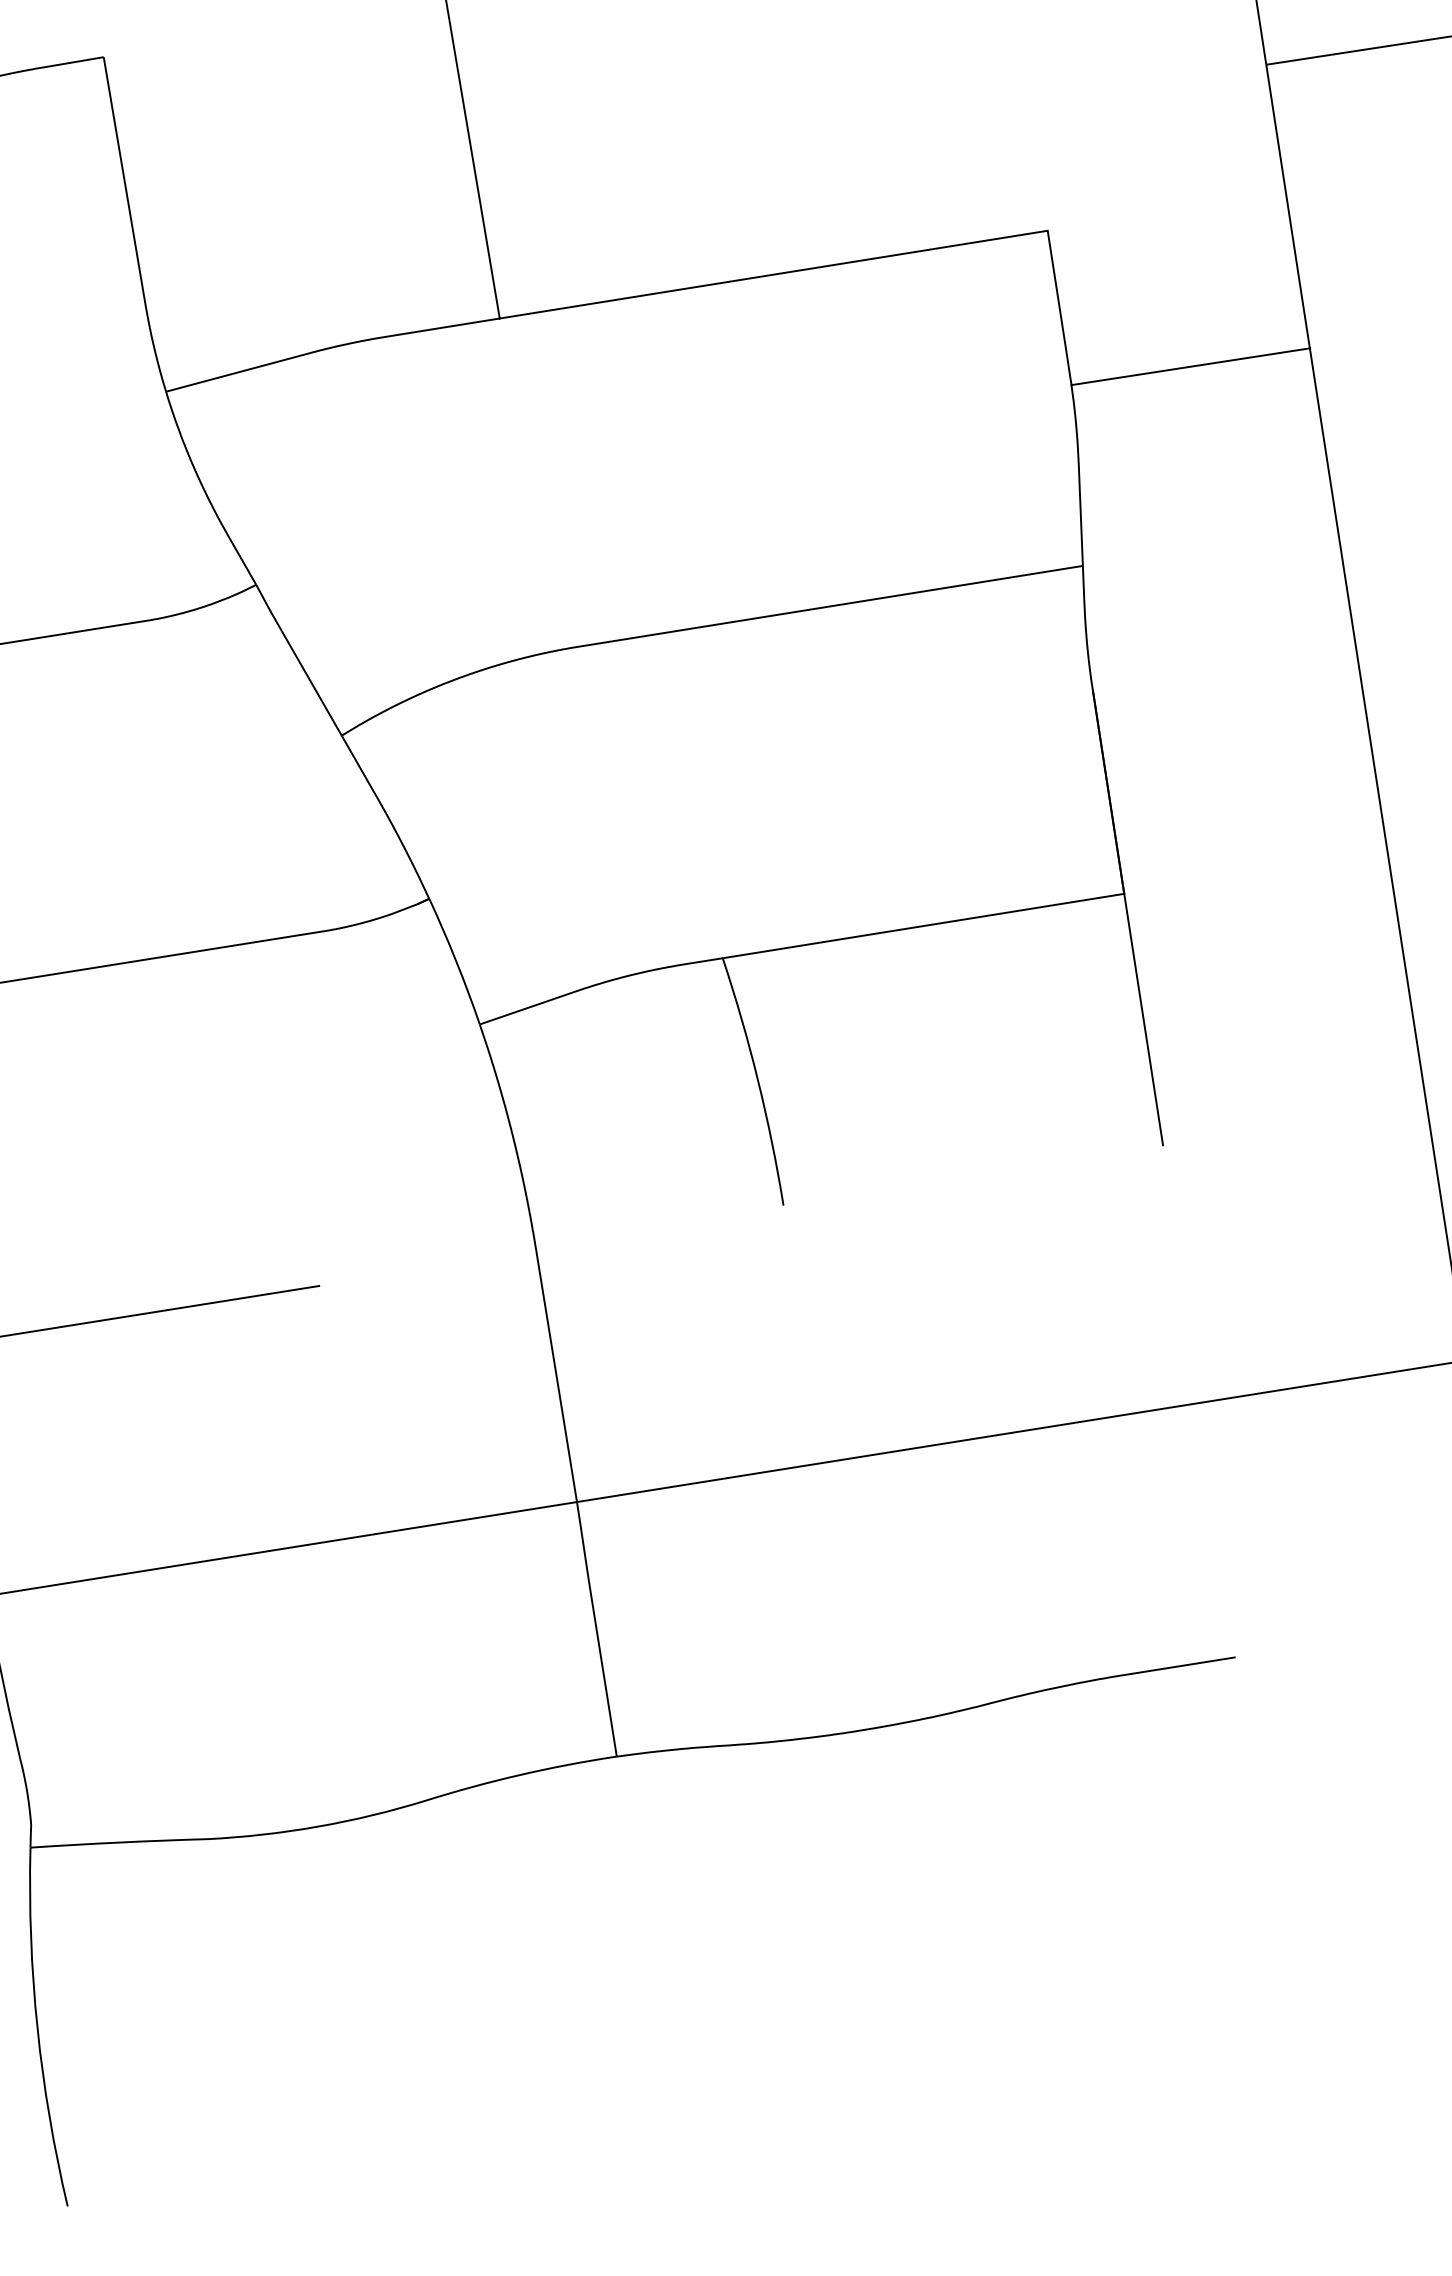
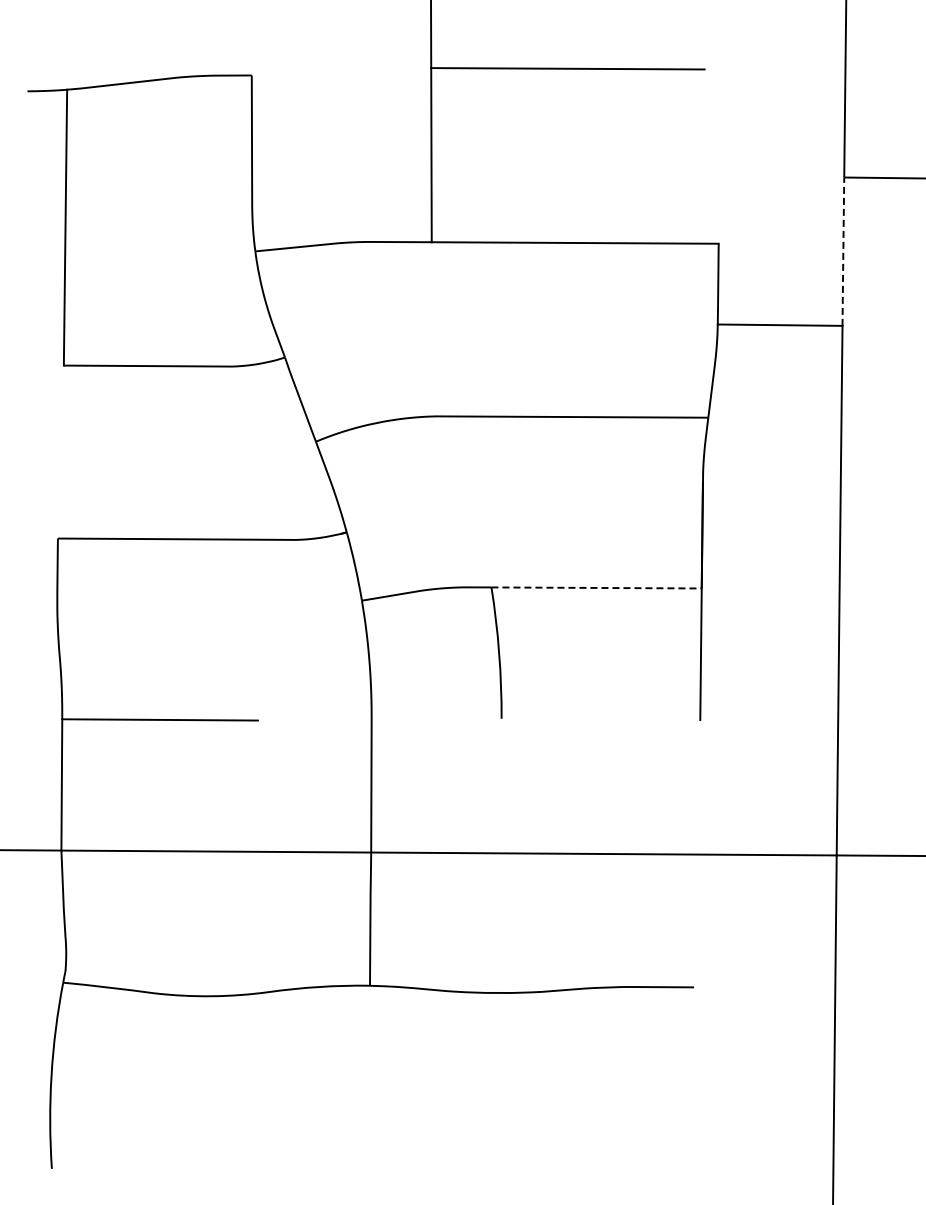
line: (1288, 208) -> (843, 252), solid -> dashed
line: (925, 924) -> (597, 587), solid -> dashed

